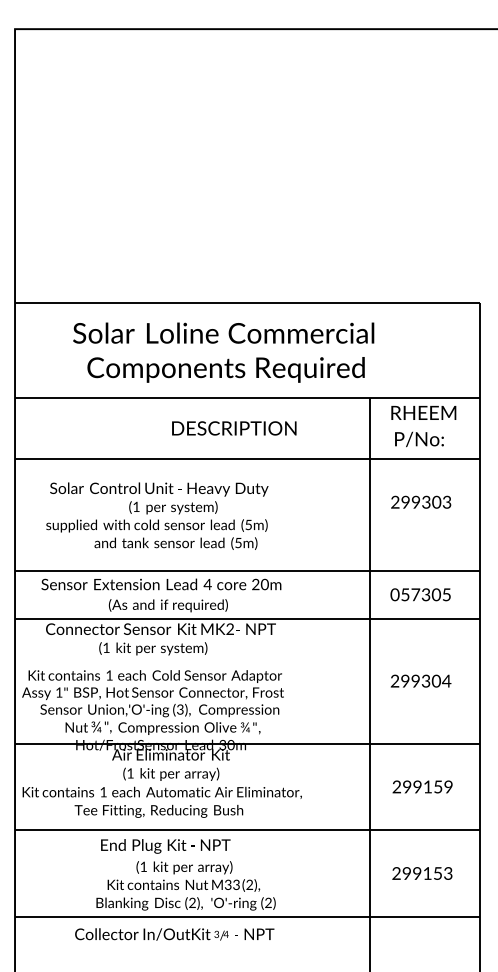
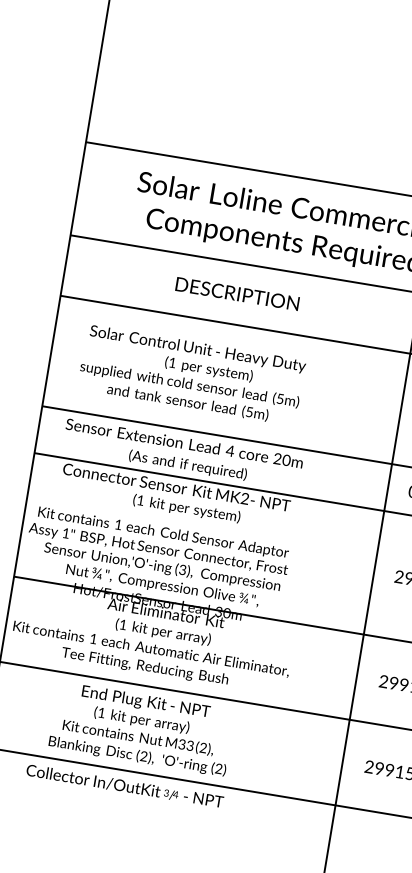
text: (234, 428) -> (237, 294), moved
text: (175, 543) -> (187, 402), moved
text: (153, 648) -> (186, 508), moved
text: (185, 885) -> (139, 738), moved
text: (174, 934) -> (124, 786), moved

